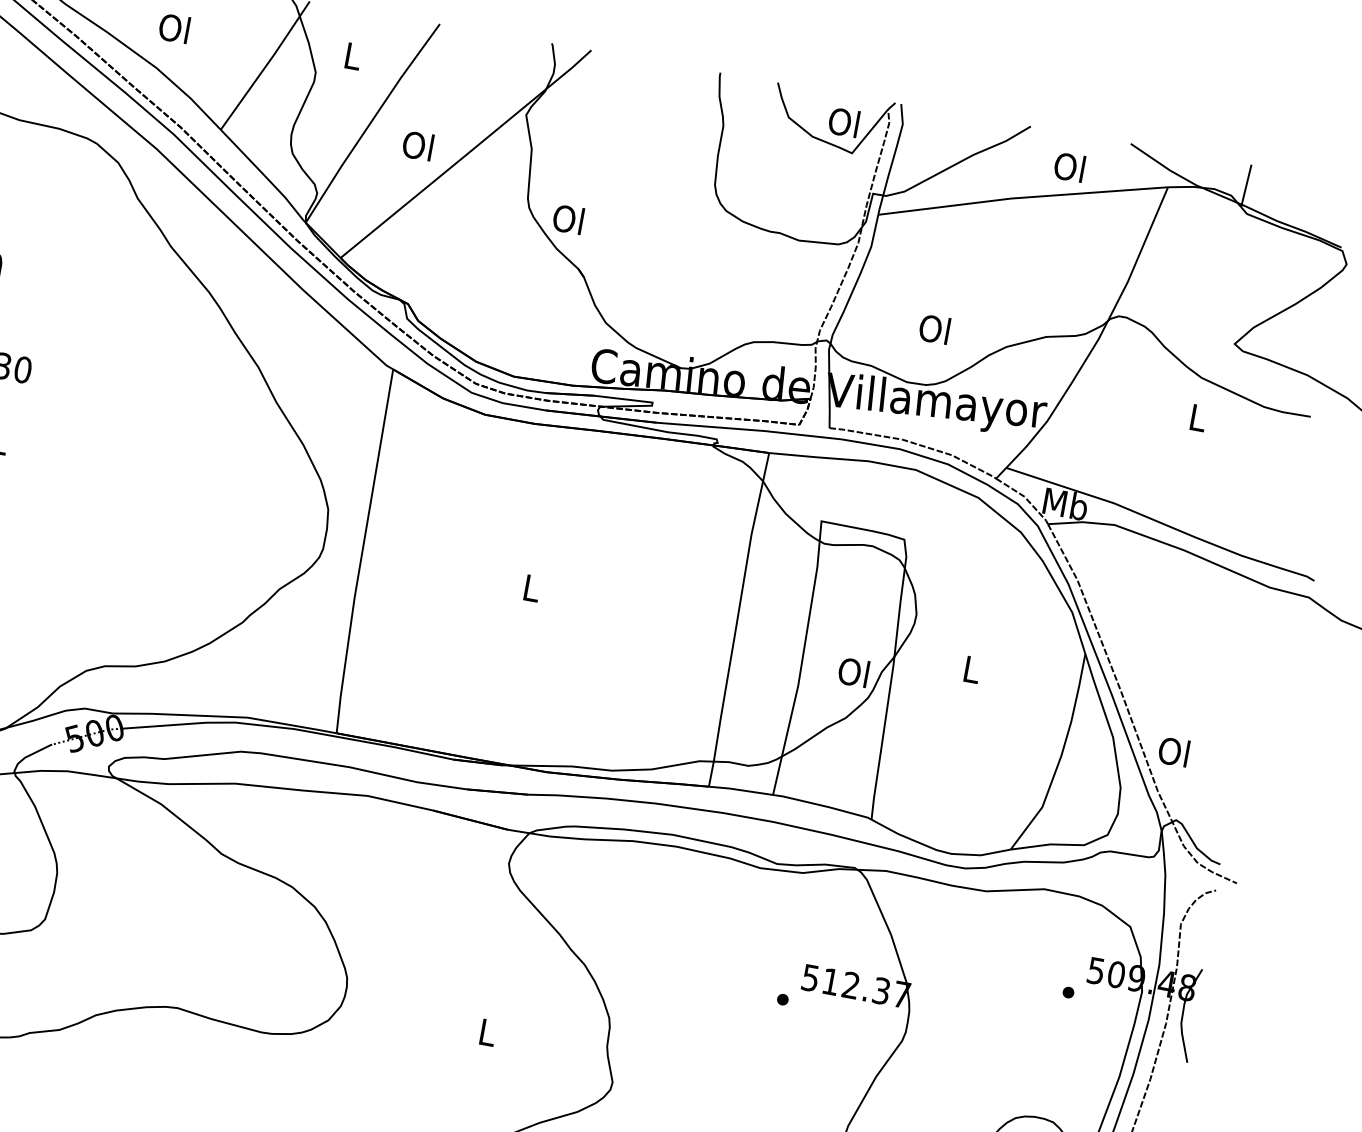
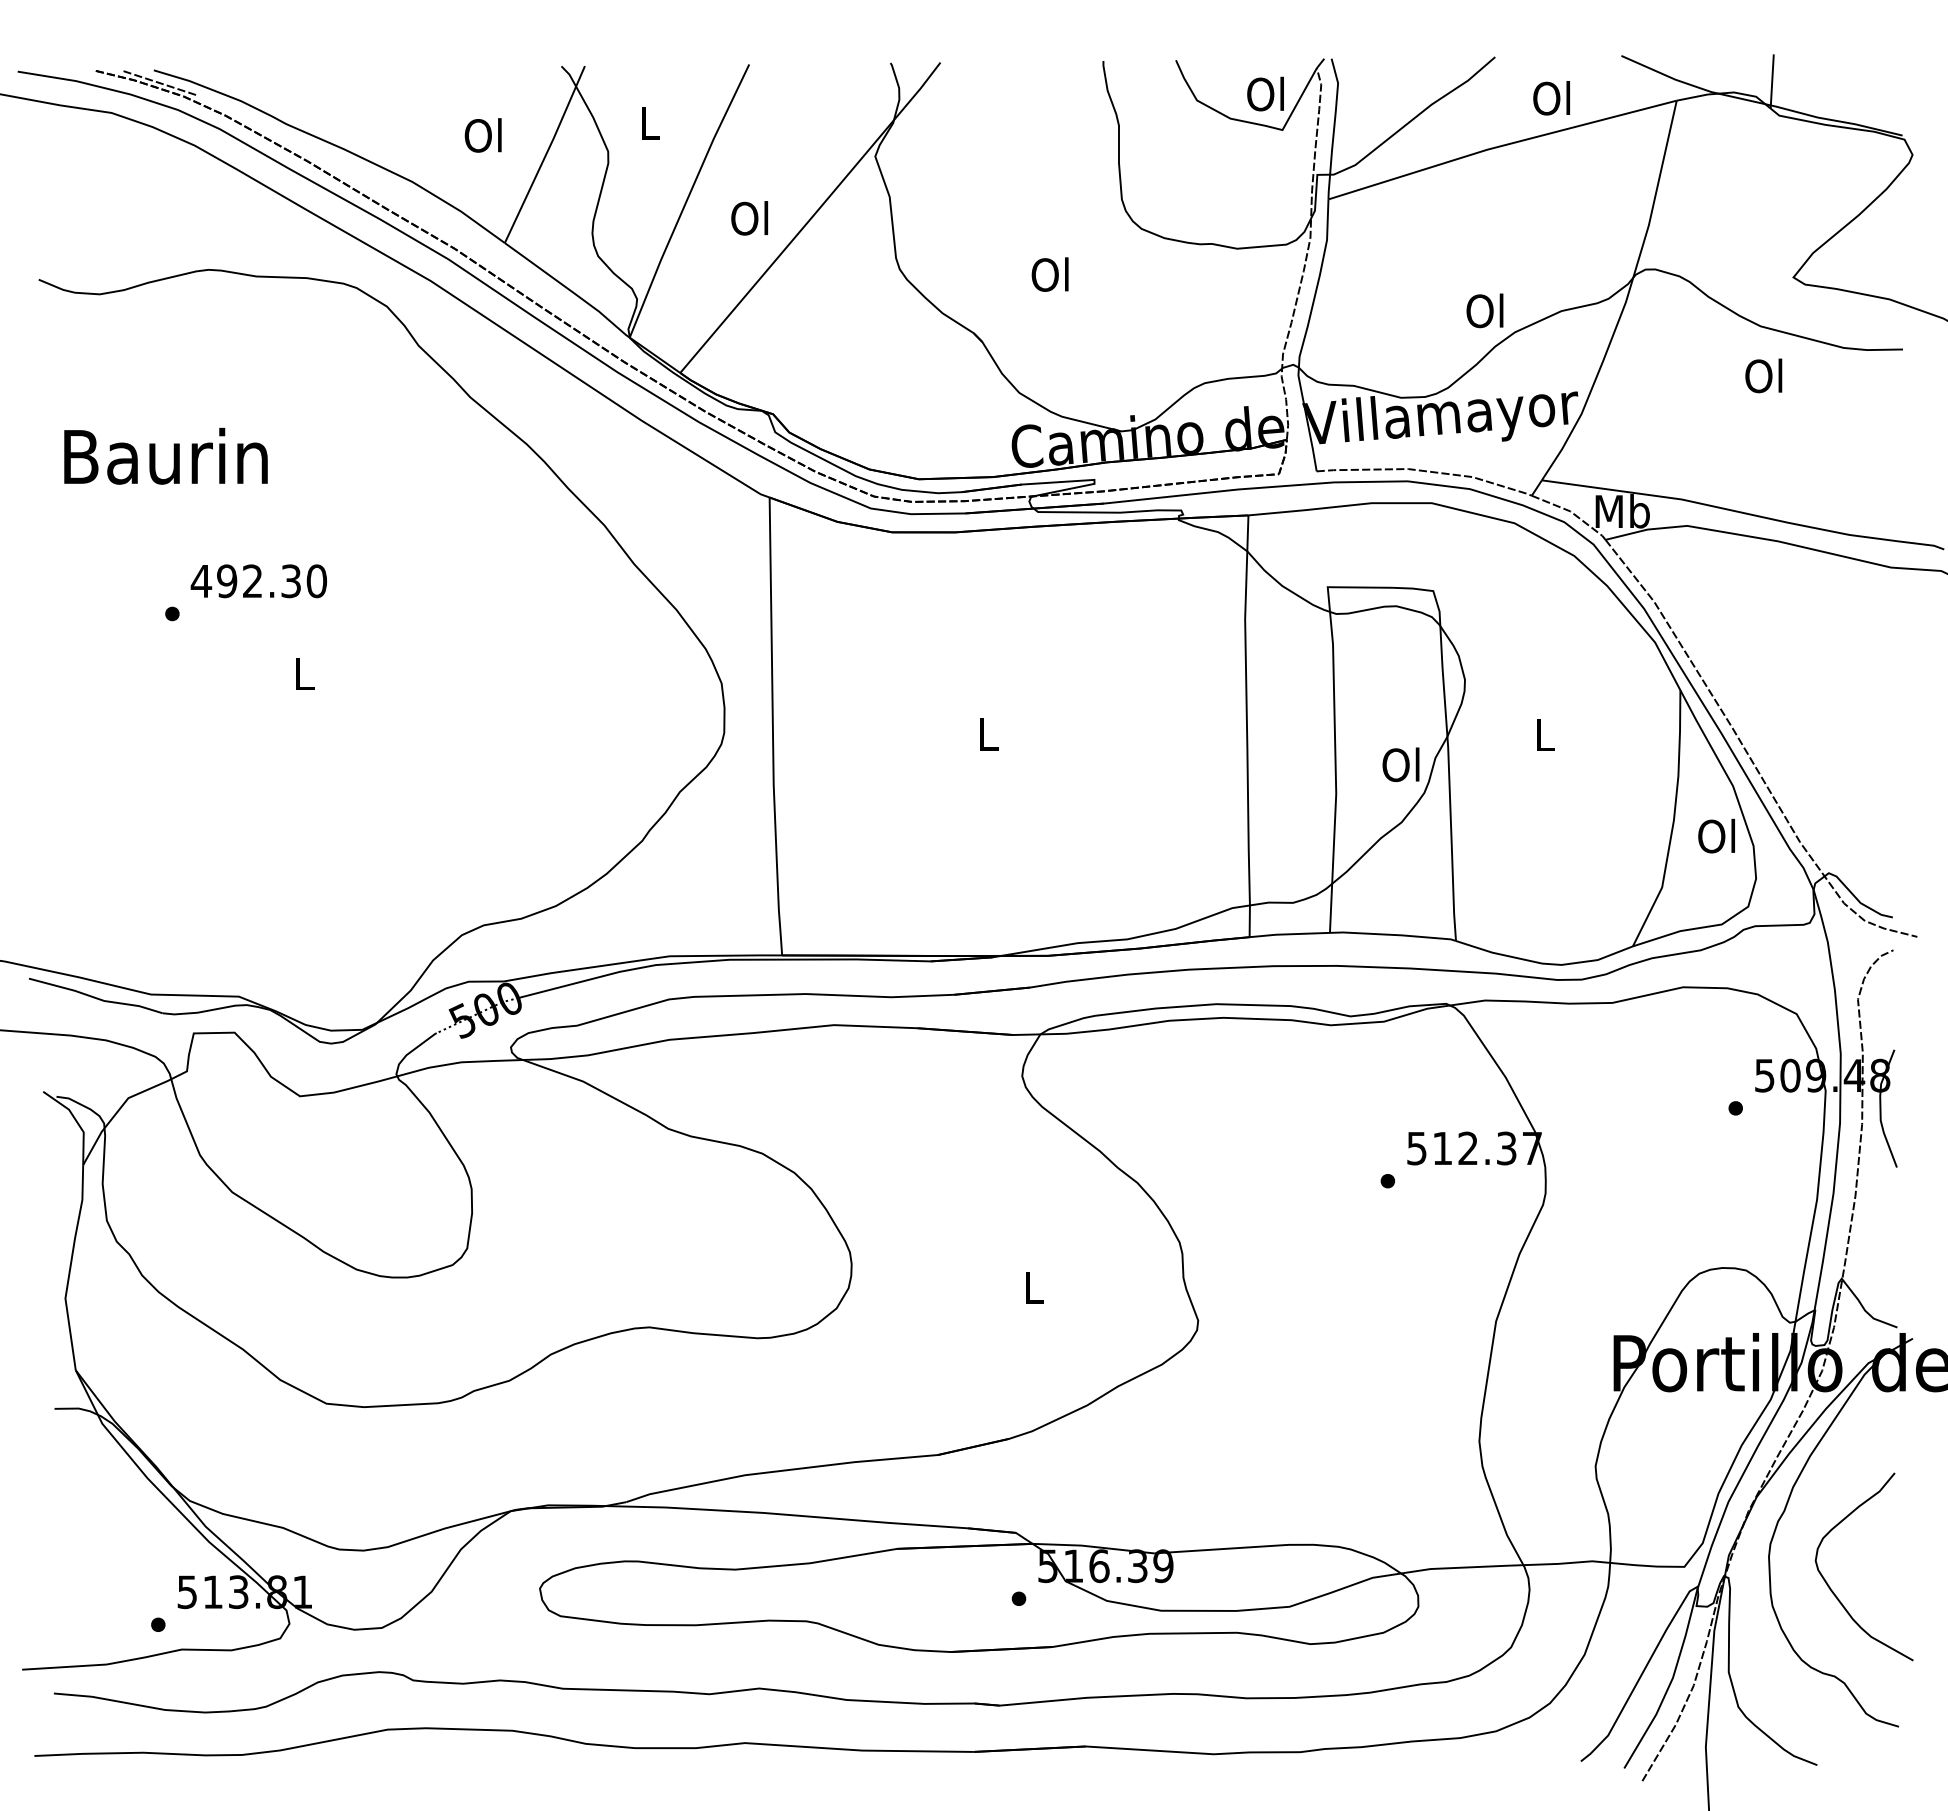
text: (173, 28) -> (482, 135), moved
text: (567, 219) -> (1049, 274), moved
text: (934, 328) -> (1484, 310), moved
text: (1196, 417) -> (1763, 375), L -> Ol
text: (1173, 751) -> (1716, 835), moved

